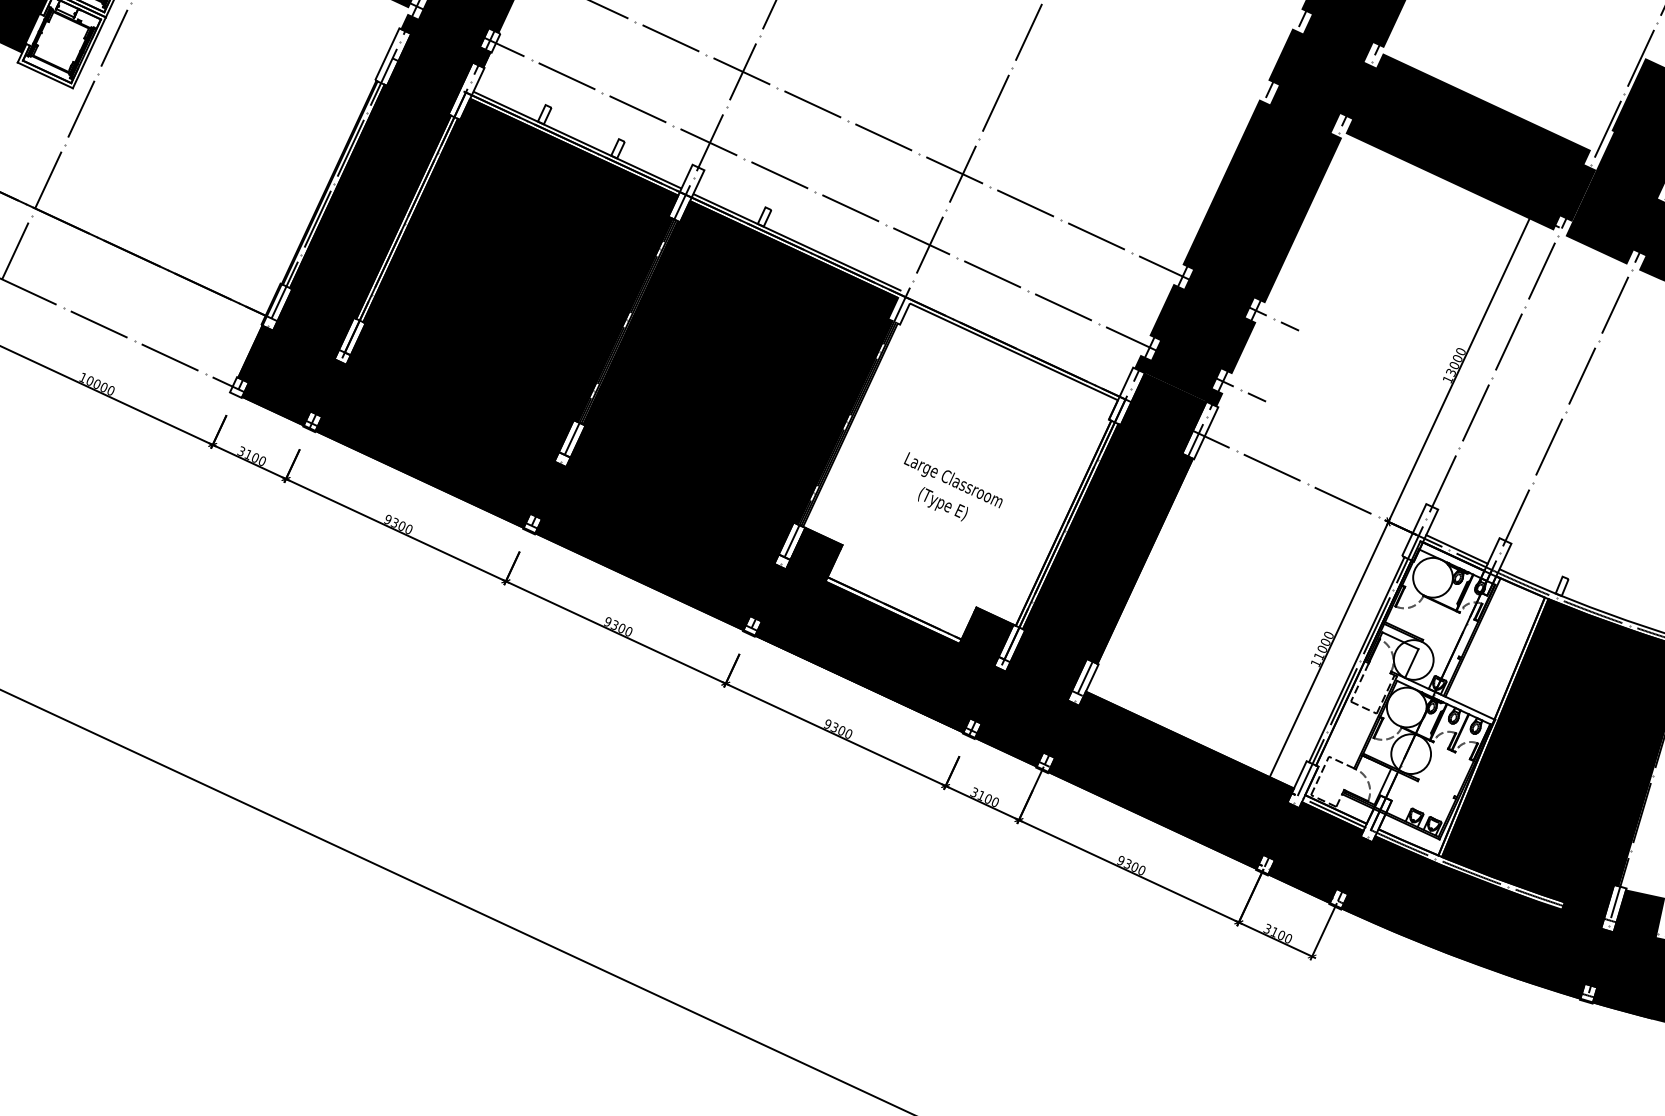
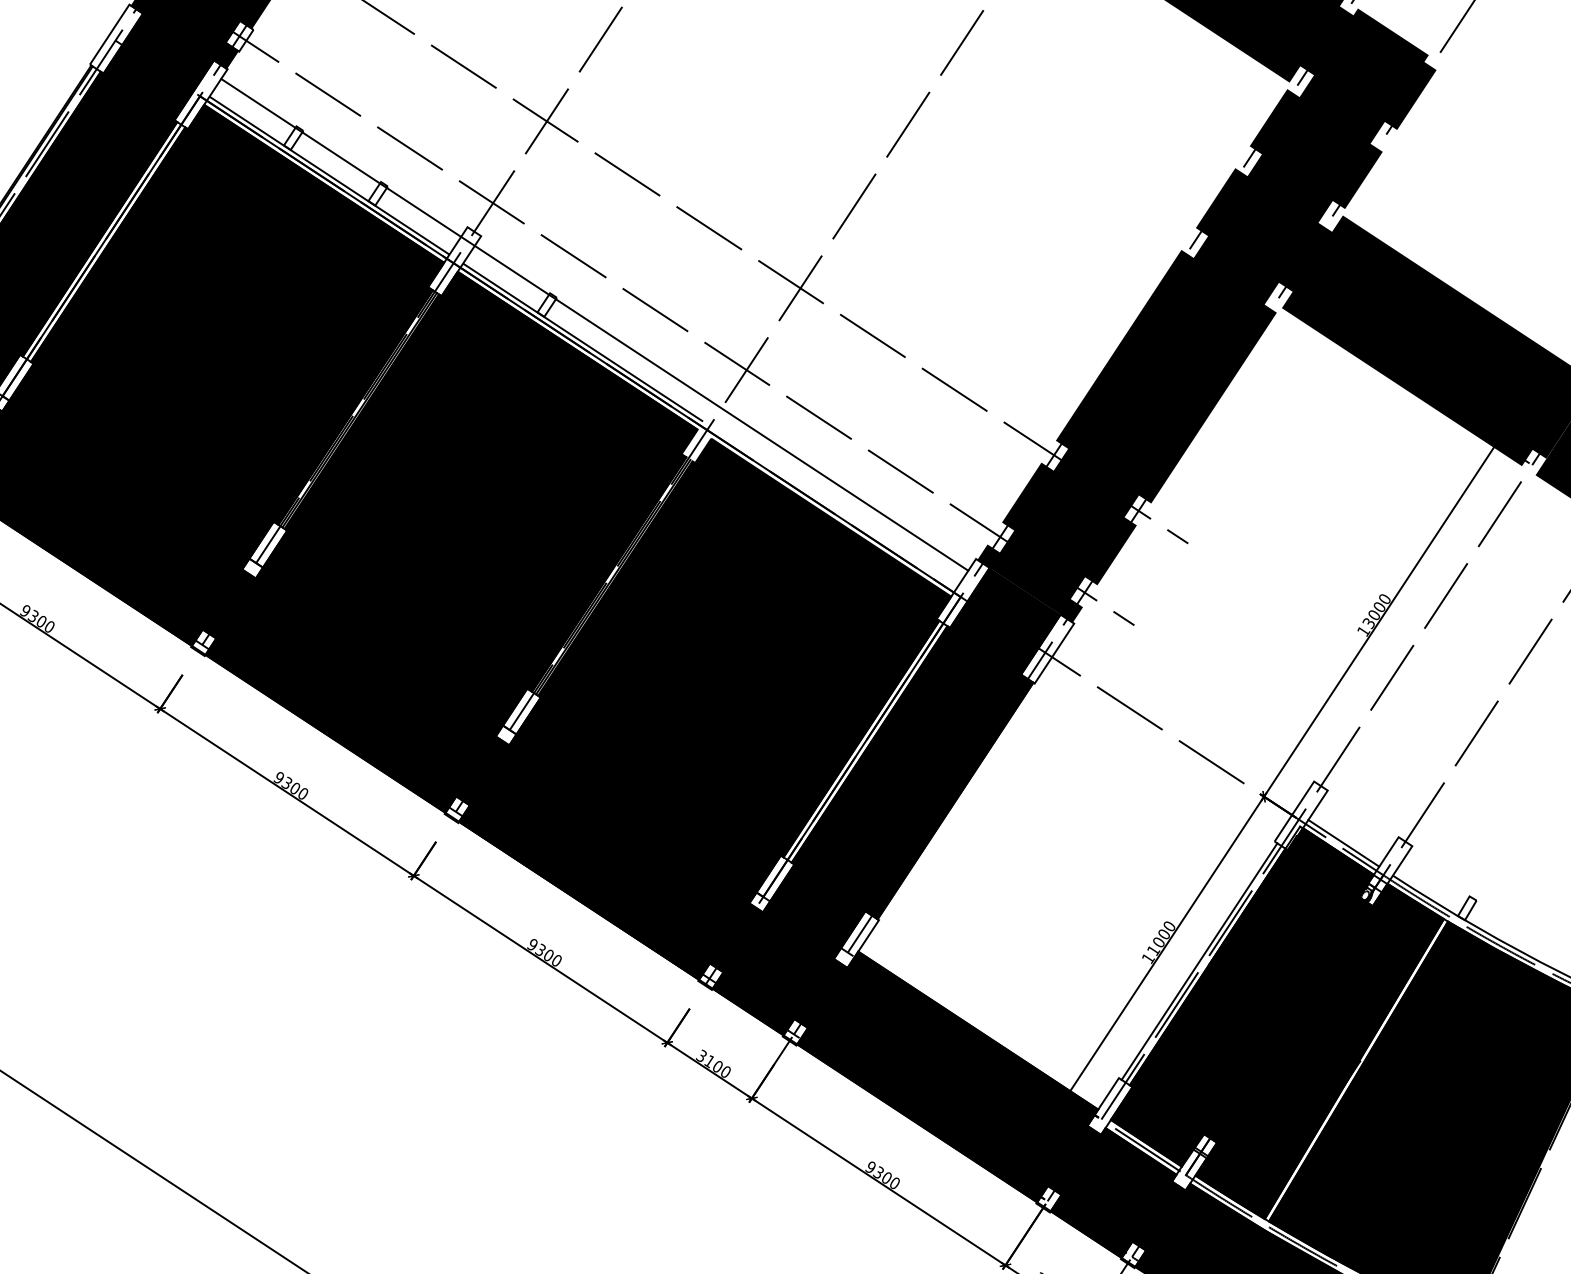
line: (804, 226) -> (594, 324), added
fill: (960, 473) -> (742, 658), added
fill: (1424, 698) -> (1276, 1022), added

